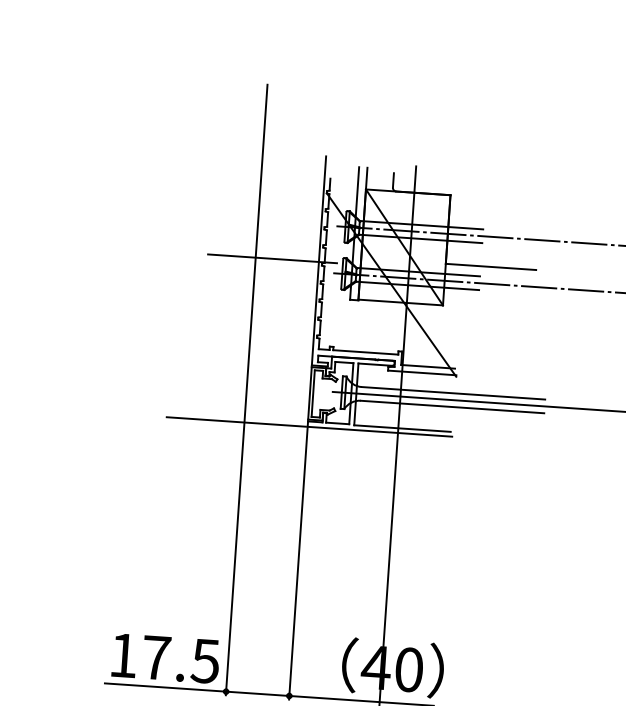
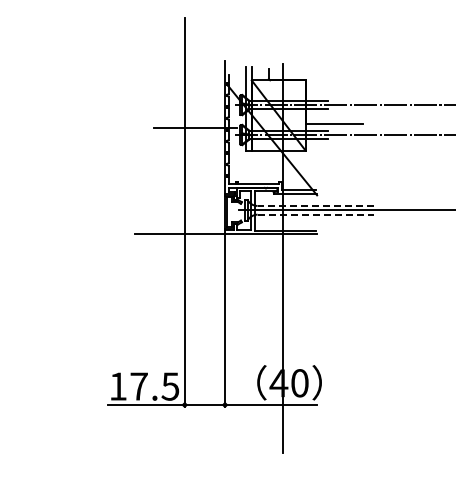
line: (452, 392) -> (315, 205), solid -> dashed
line: (453, 406) -> (316, 214), solid -> dashed

